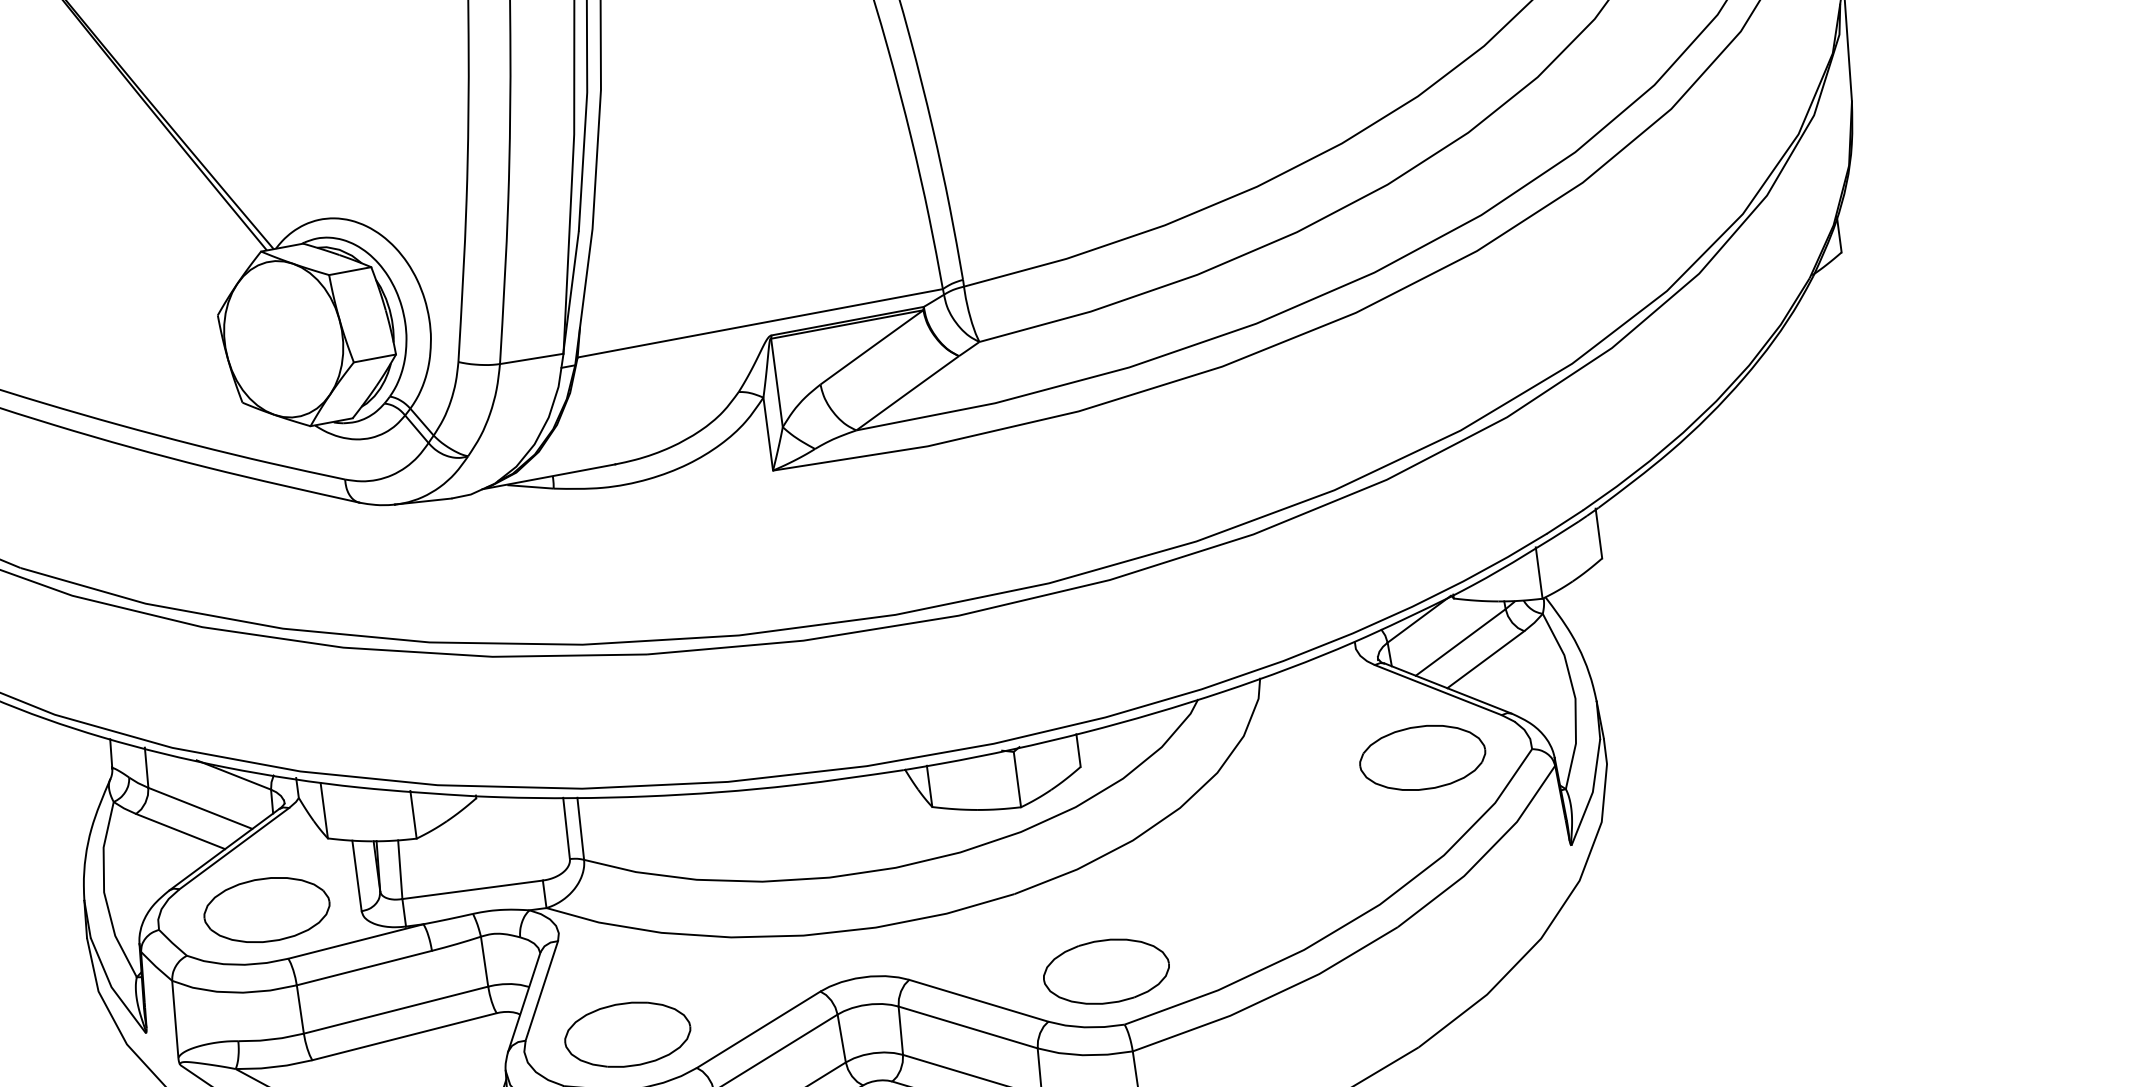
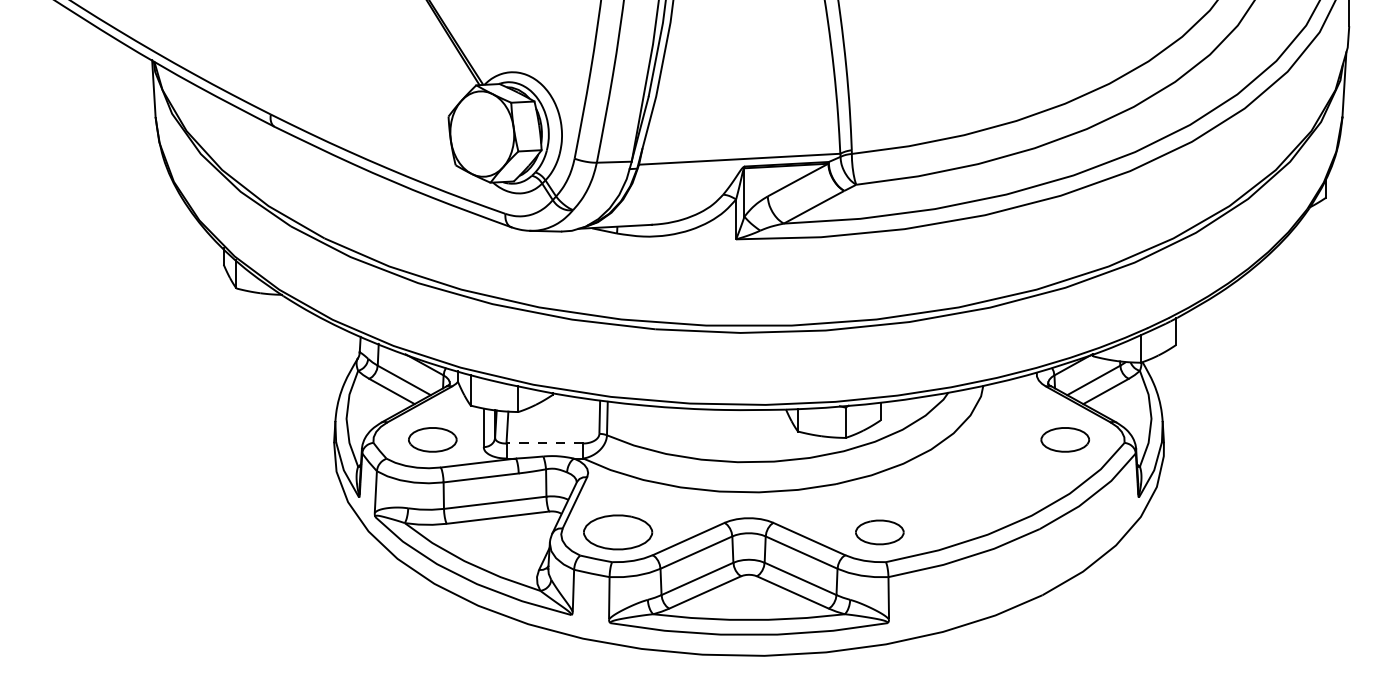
part: (1423, 757) -> (1065, 439), size x0.7
line: (471, 889) -> (544, 443), solid -> dashed
part: (266, 909) -> (432, 439), size x0.7
part: (1105, 971) -> (879, 532), size x0.7

